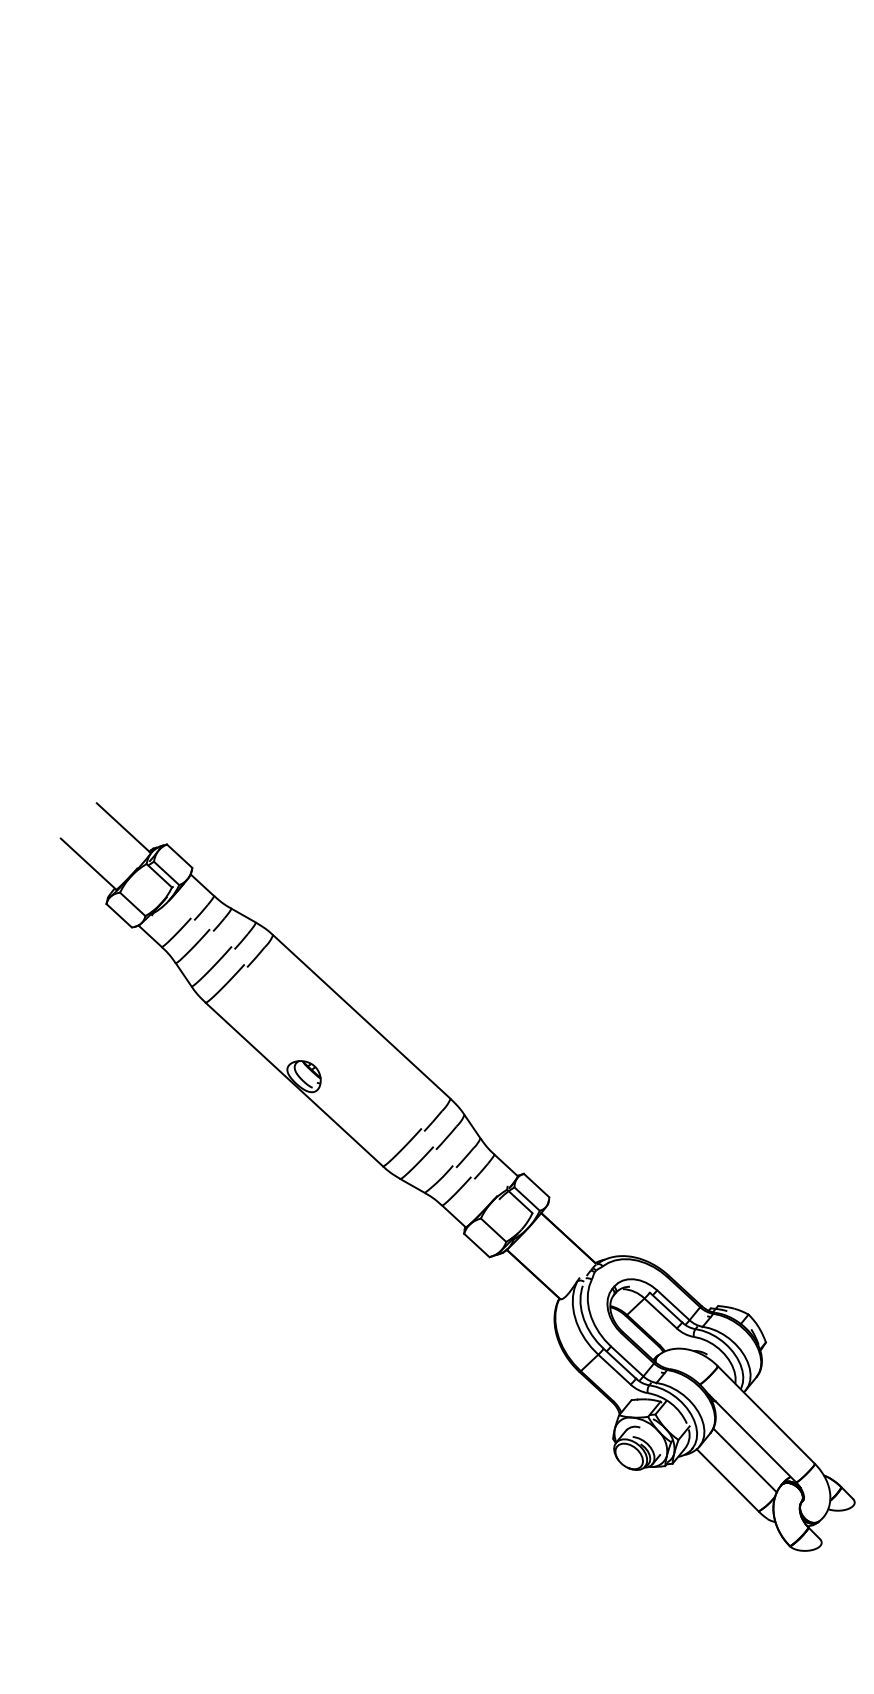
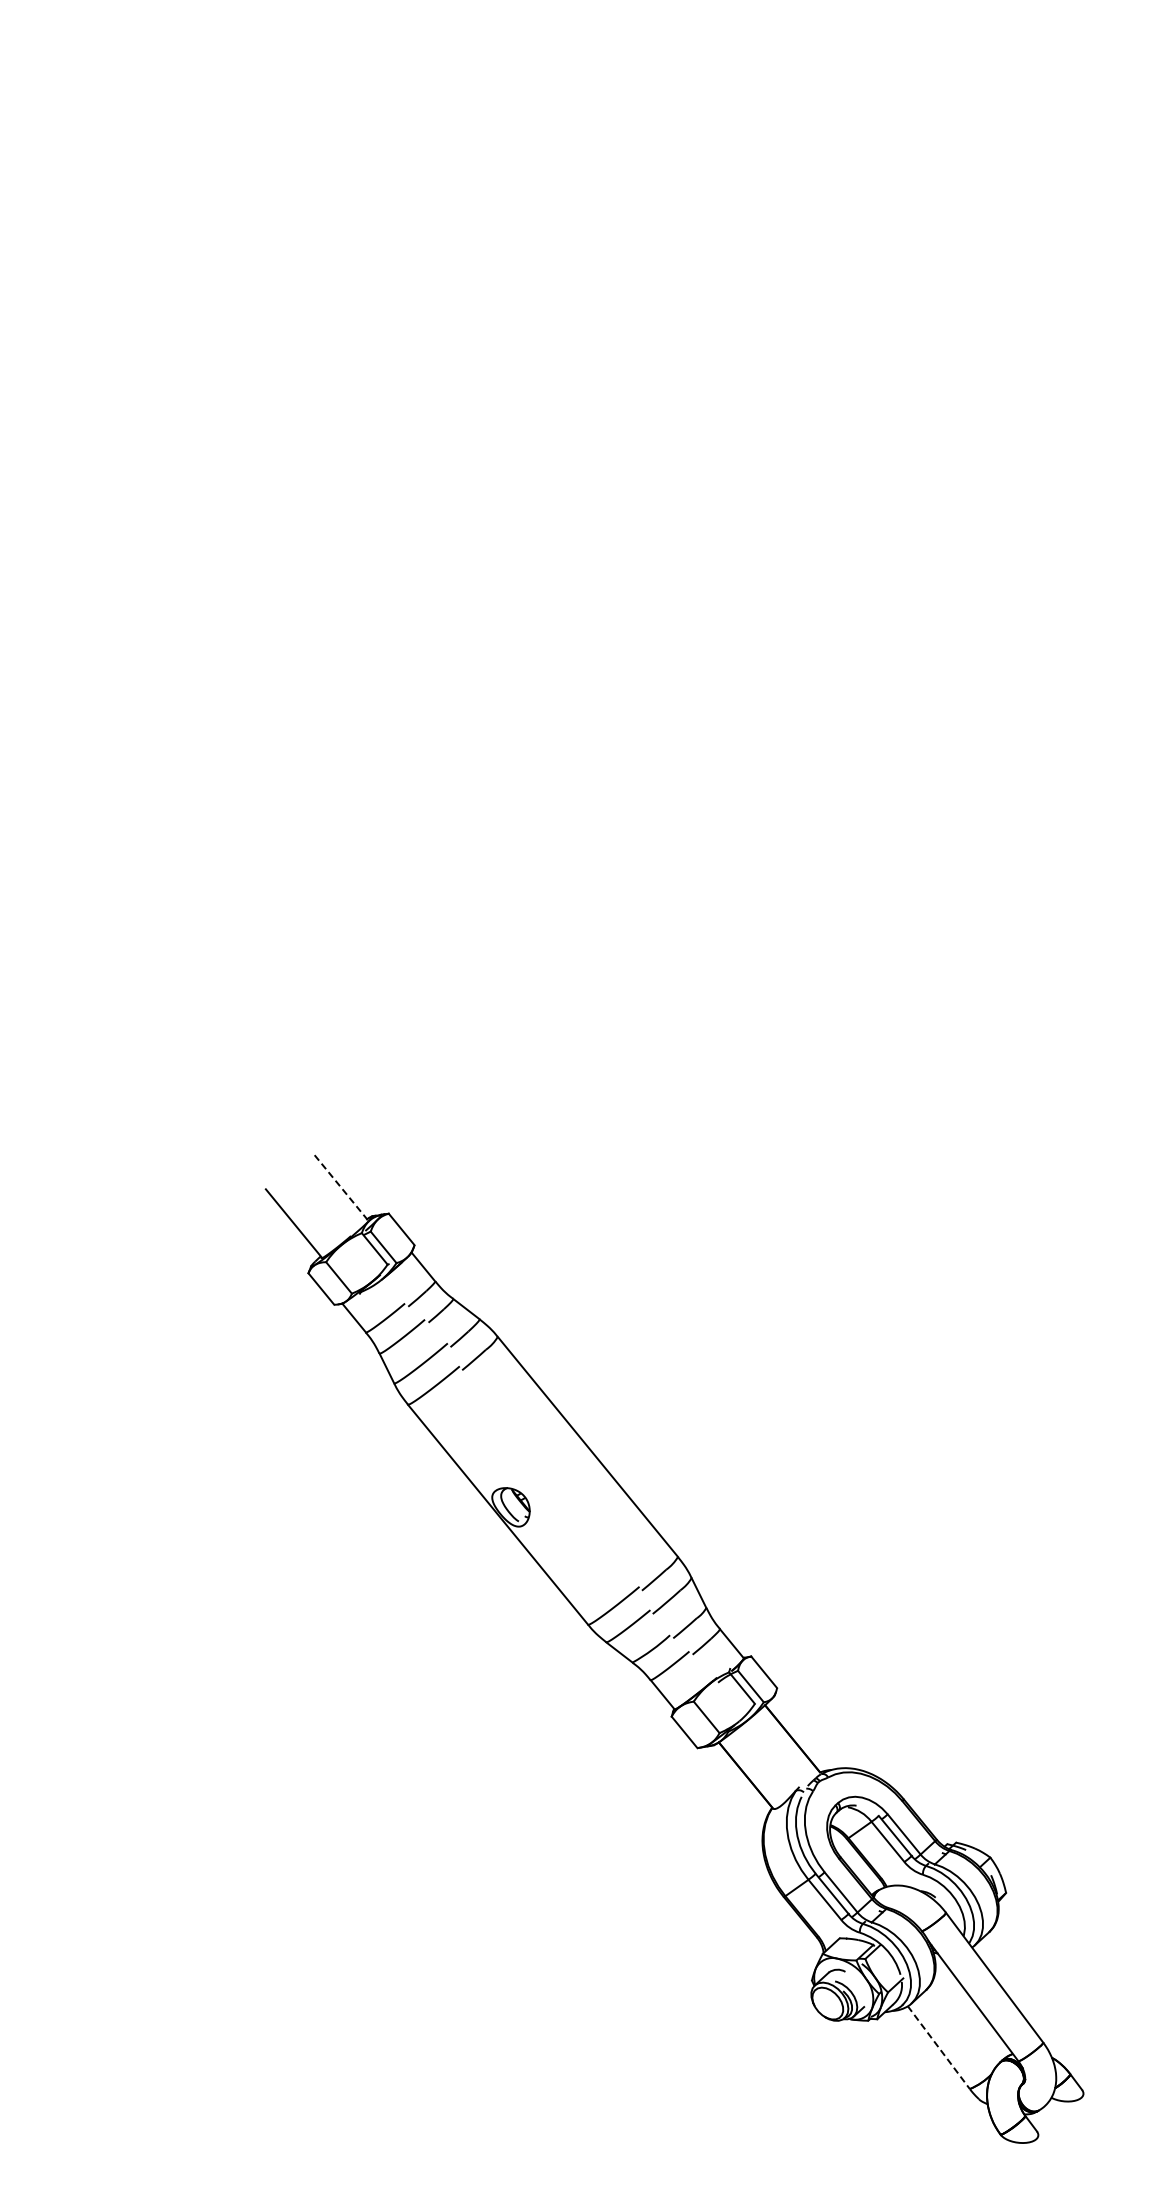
line: (123, 828) -> (340, 1187), solid -> dashed
line: (745, 1459) -> (962, 2026), removed
line: (727, 1480) -> (938, 2047), solid -> dashed

